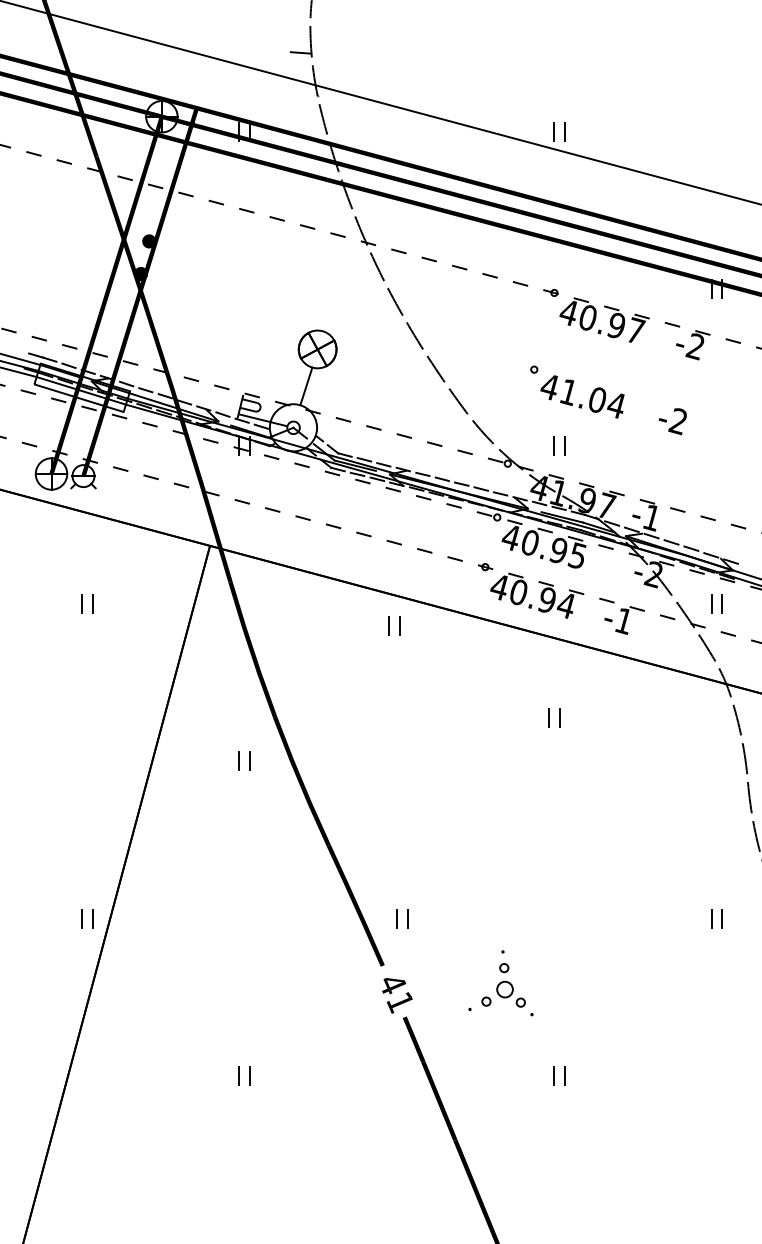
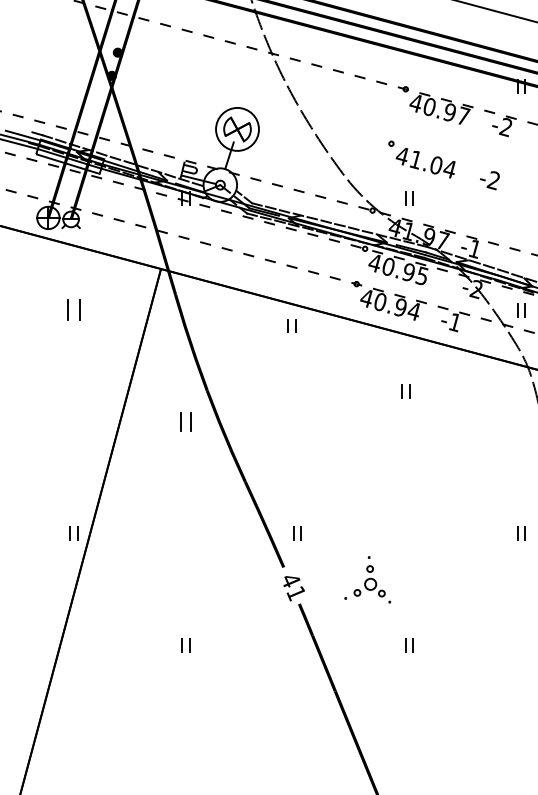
circle: (317, 349) -> (237, 129), size x1.6
part: (87, 603) -> (73, 309), size x1.6
part: (244, 760) -> (185, 421), size x1.4

